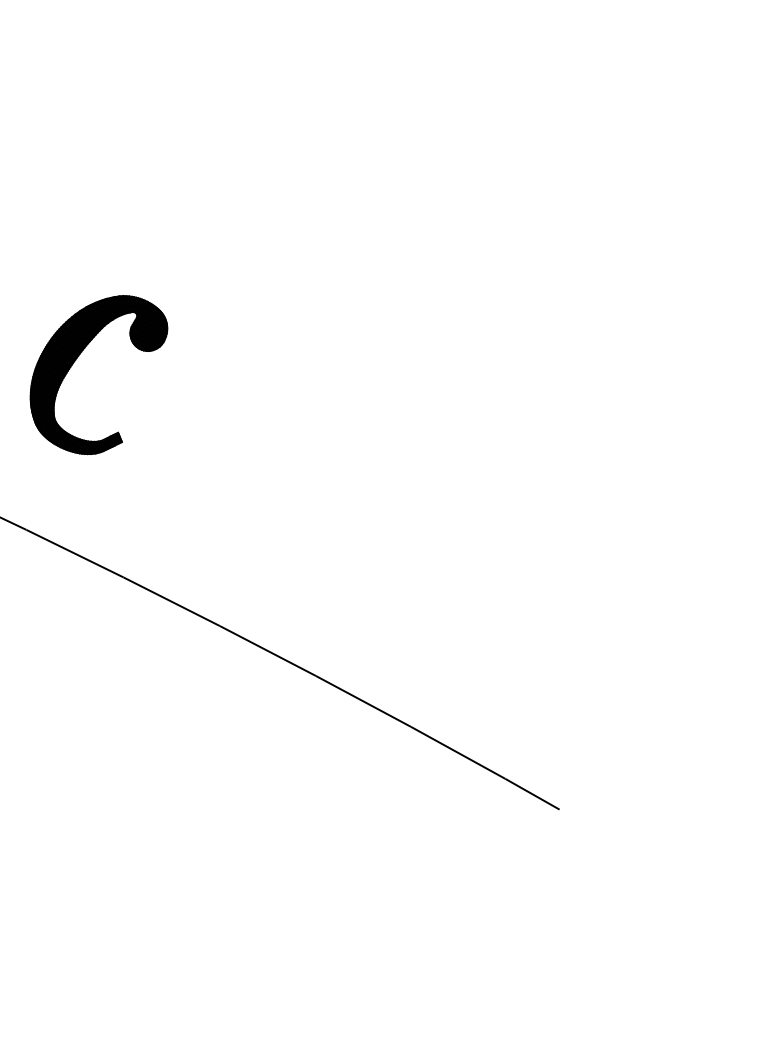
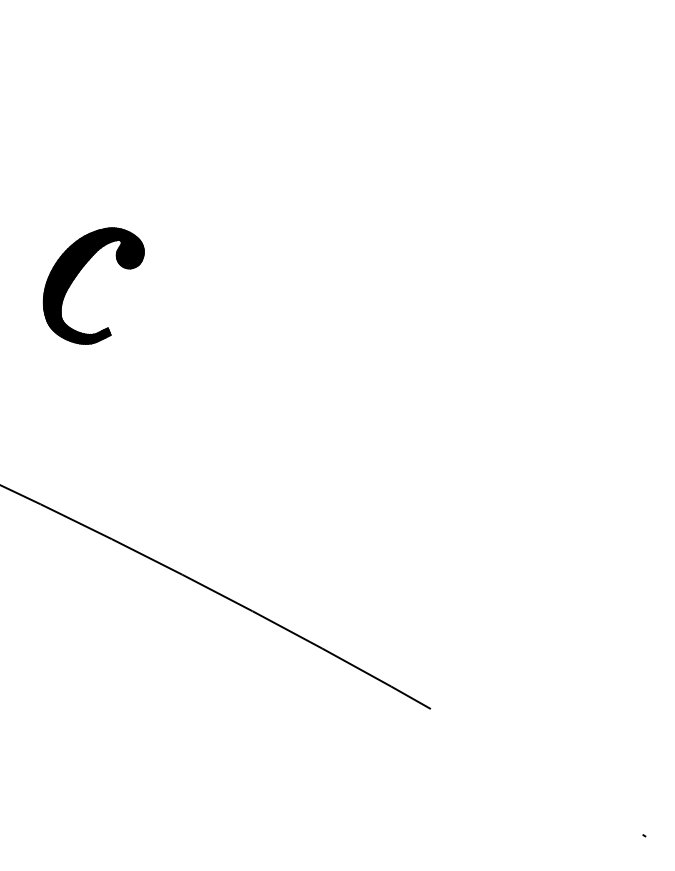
part: (76, 360) -> (77, 275), moved

